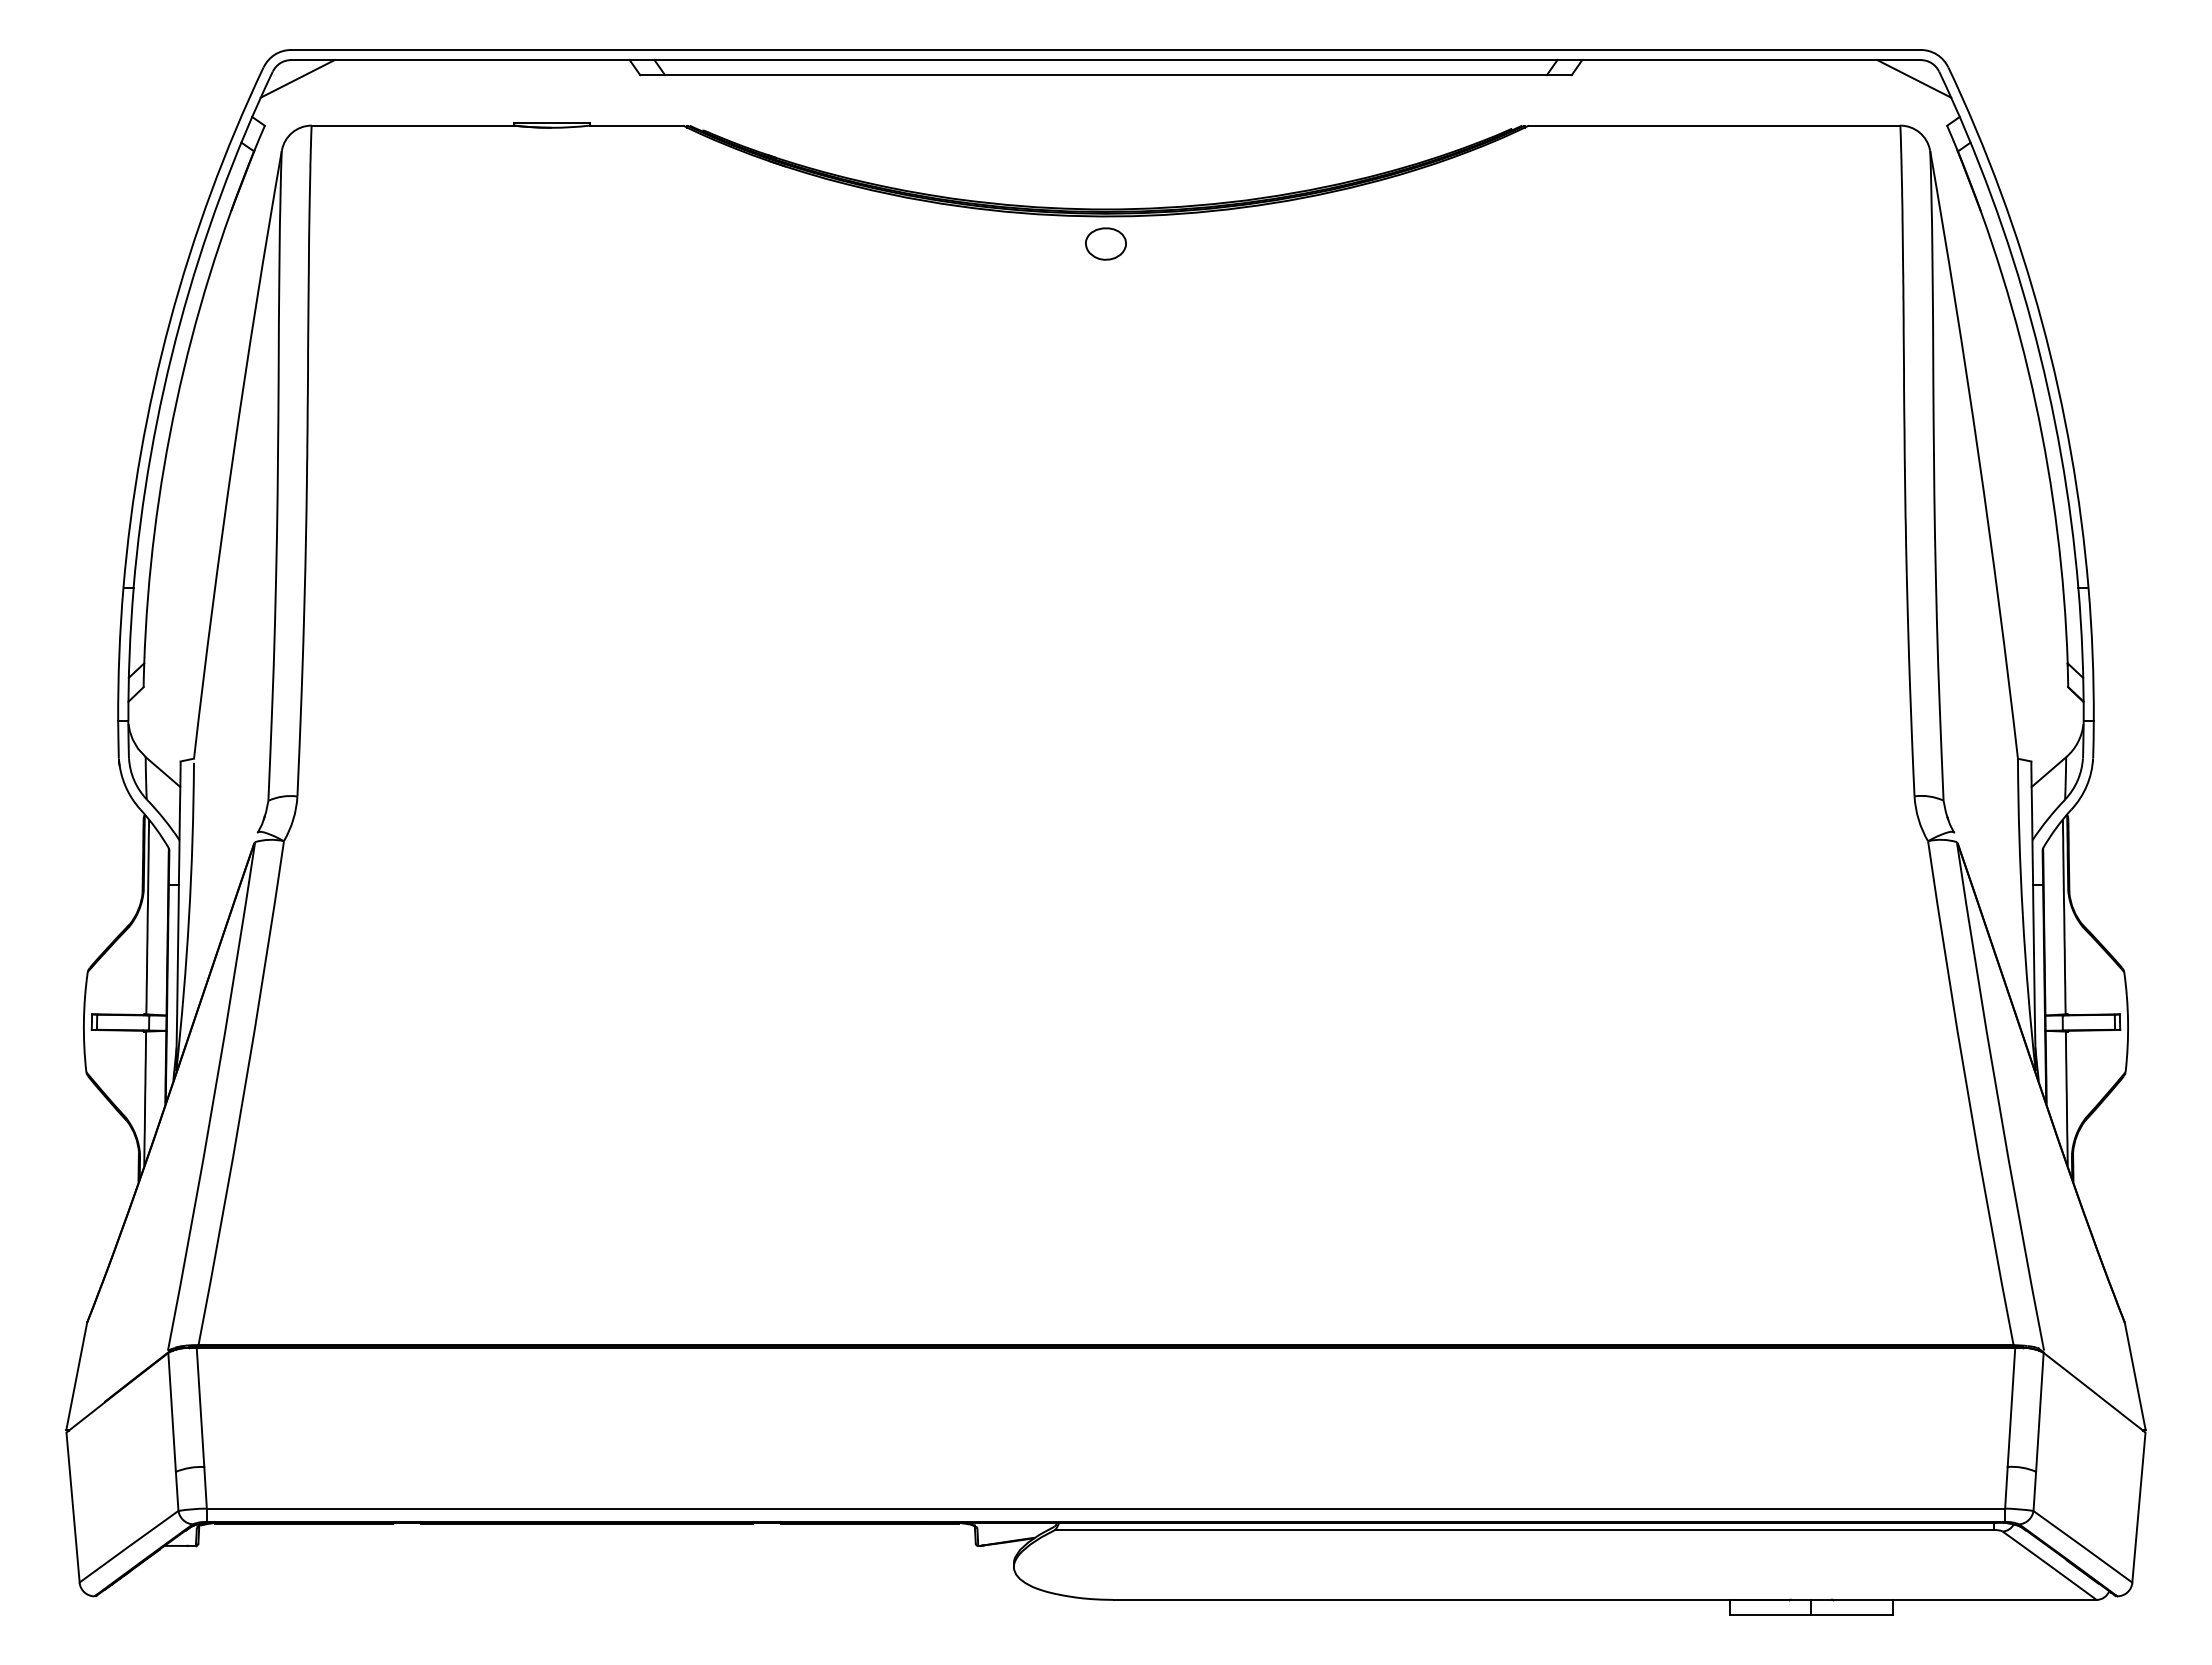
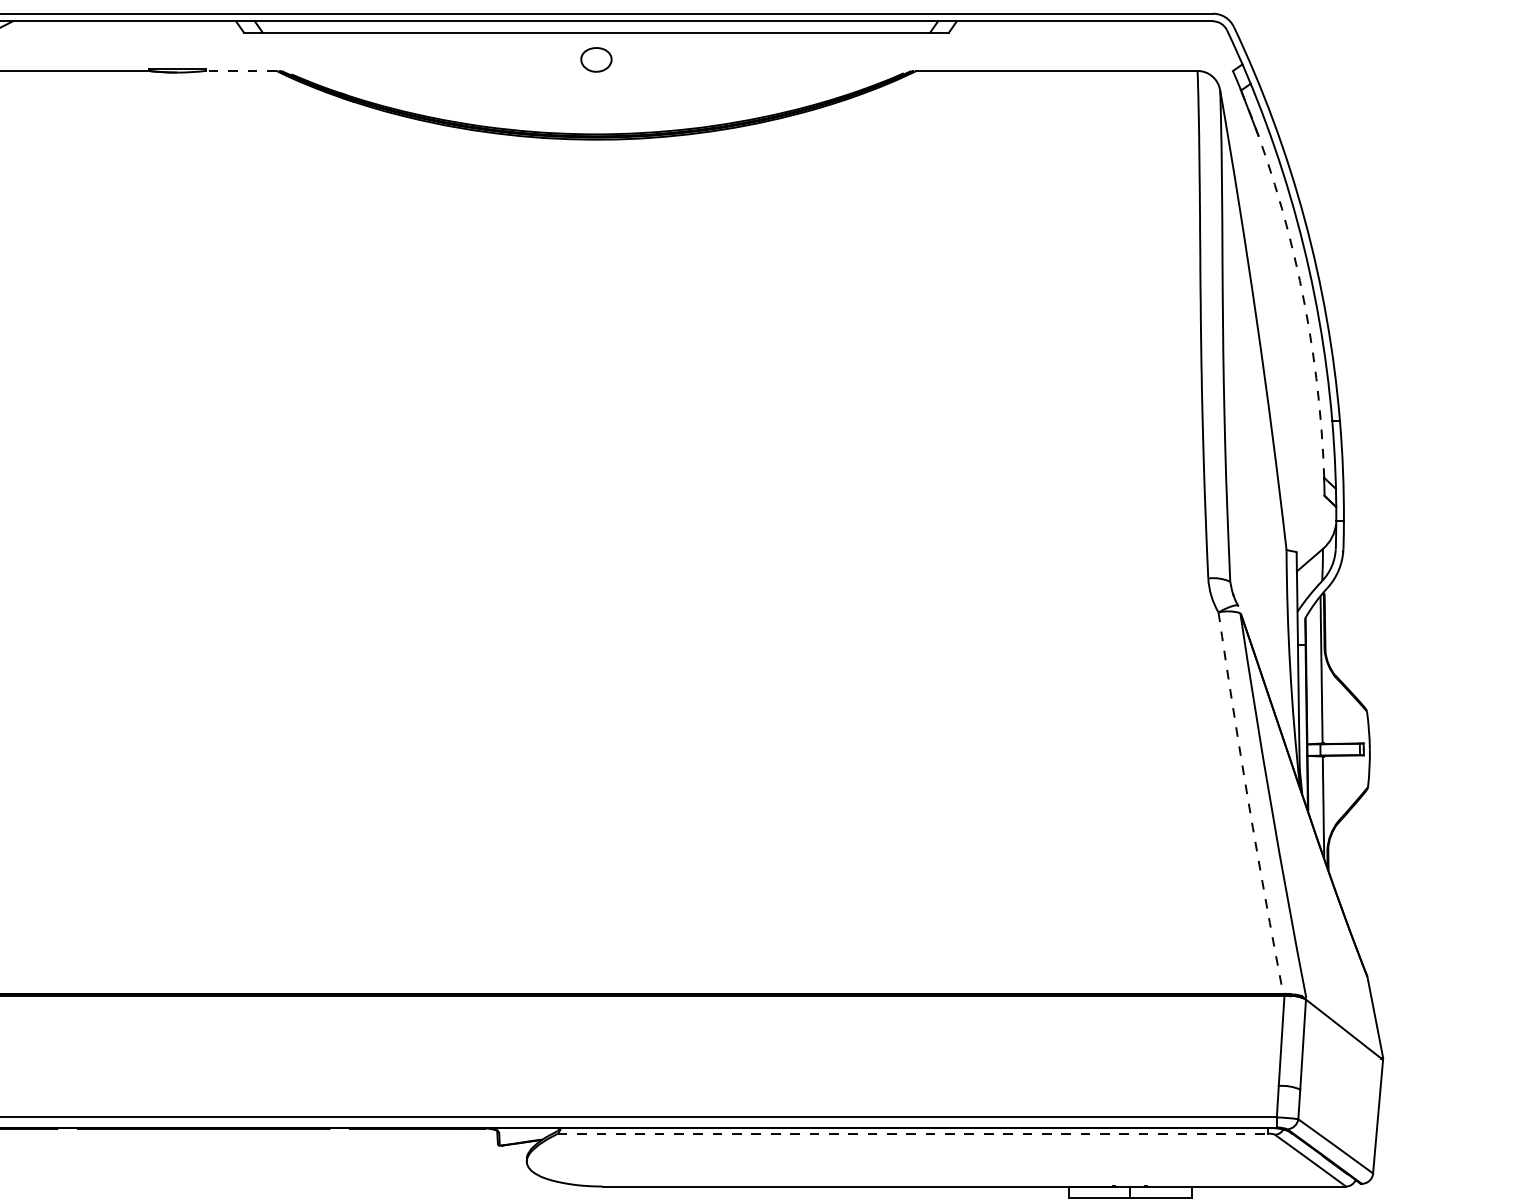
line: (1914, 78) -> (1208, 35), removed
line: (636, 125) -> (241, 70), solid -> dashed
part: (1105, 243) -> (596, 59), moved
arc: (2035, 402) -> (1299, 280), solid -> dashed
arc: (1968, 1093) -> (1249, 803), solid -> dashed
line: (1524, 1530) -> (913, 1134), solid -> dashed

